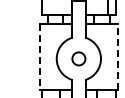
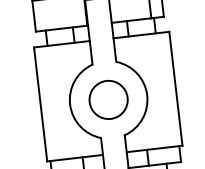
line: (40, 56) -> (41, 103), dashed -> solid
line: (117, 56) -> (175, 88), dashed -> solid
circle: (78, 58) -> (107, 99), size x1.67

